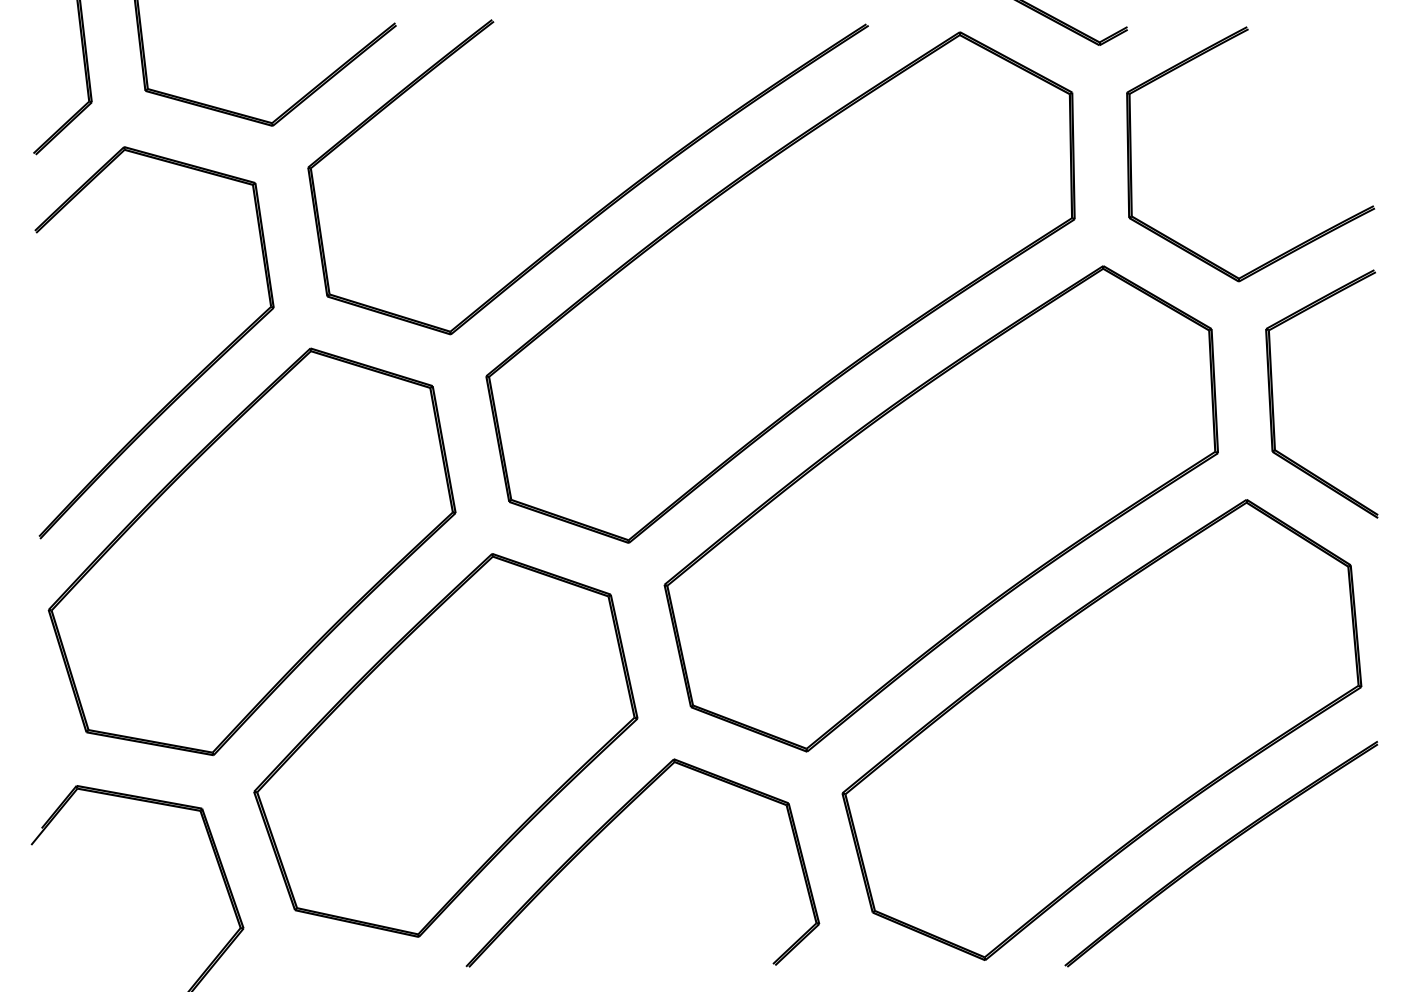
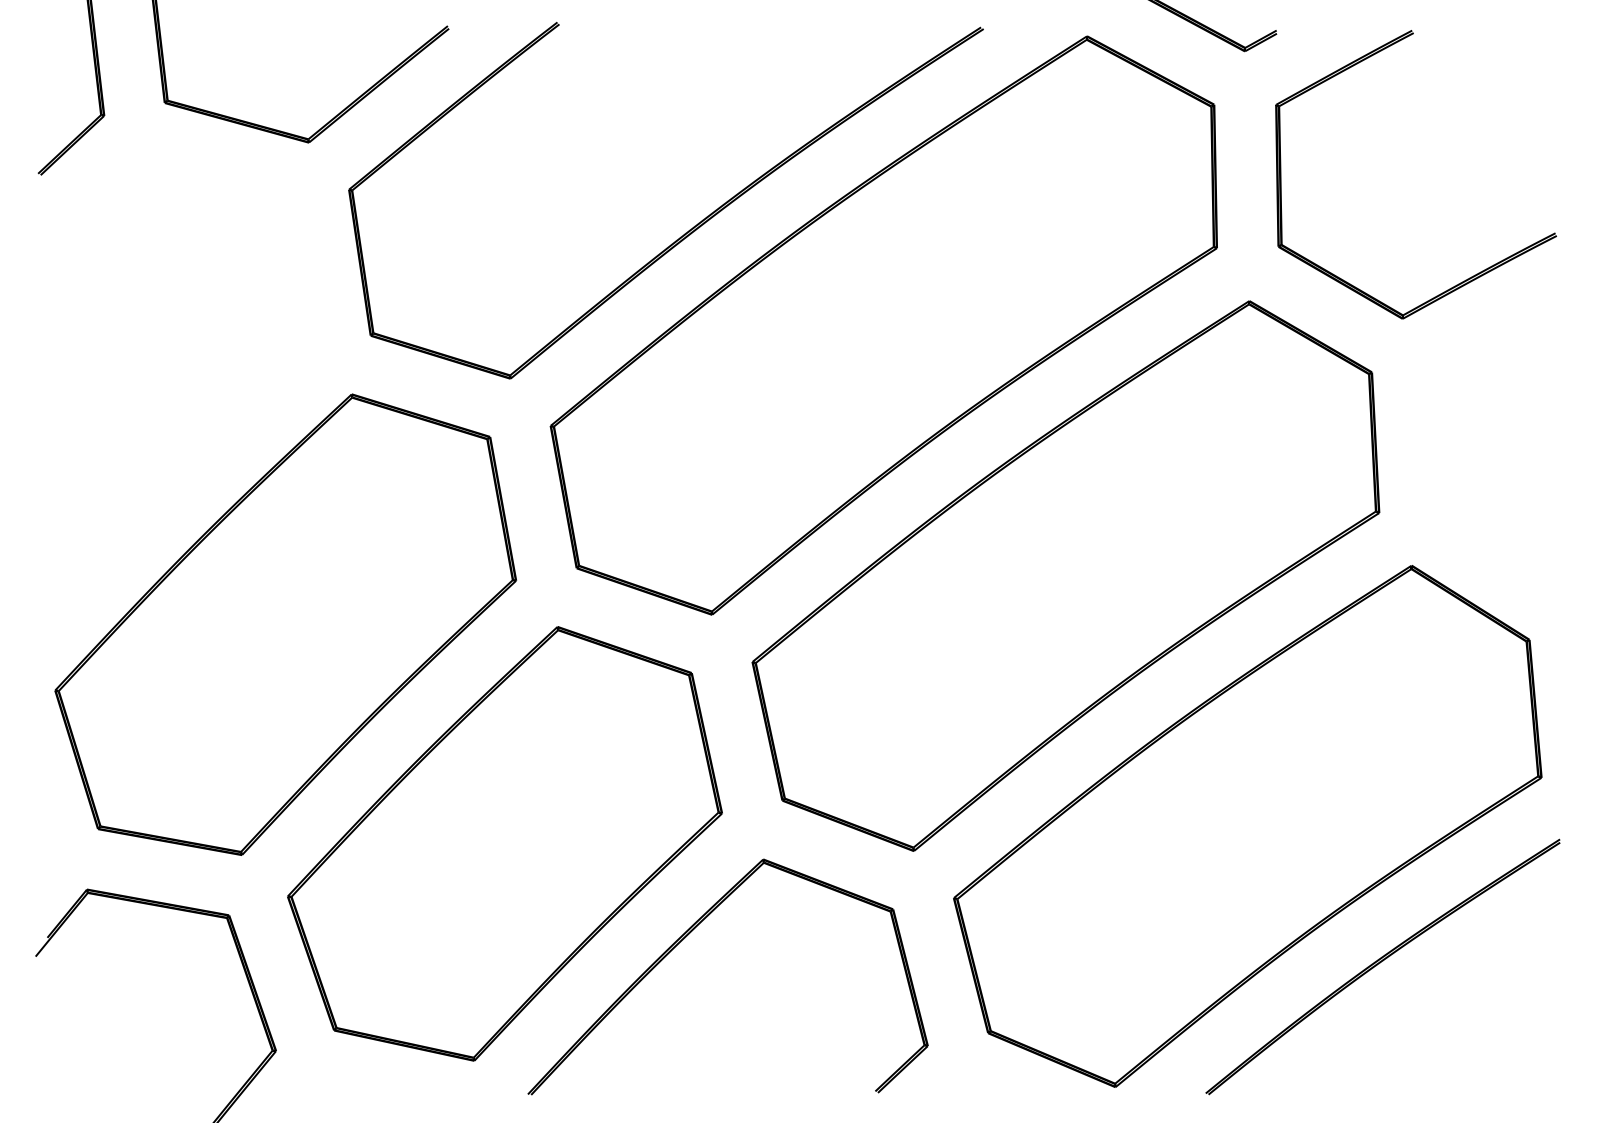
part: (189, 382) -> (214, 432), removed
part: (1273, 394) -> (1441, 446), removed

